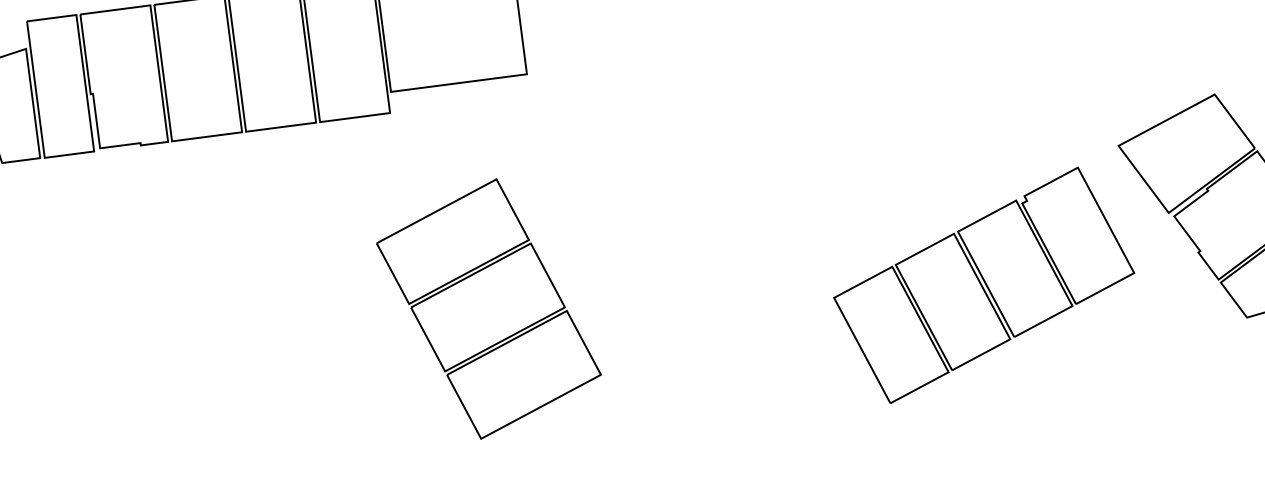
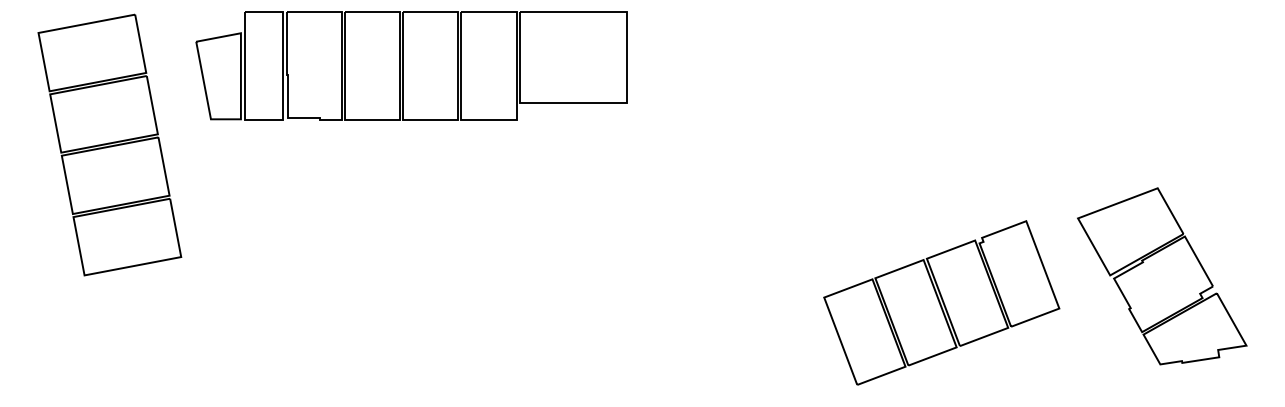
part: (983, 284) -> (941, 302), moved
part: (488, 309) -> (573, 281), removed

